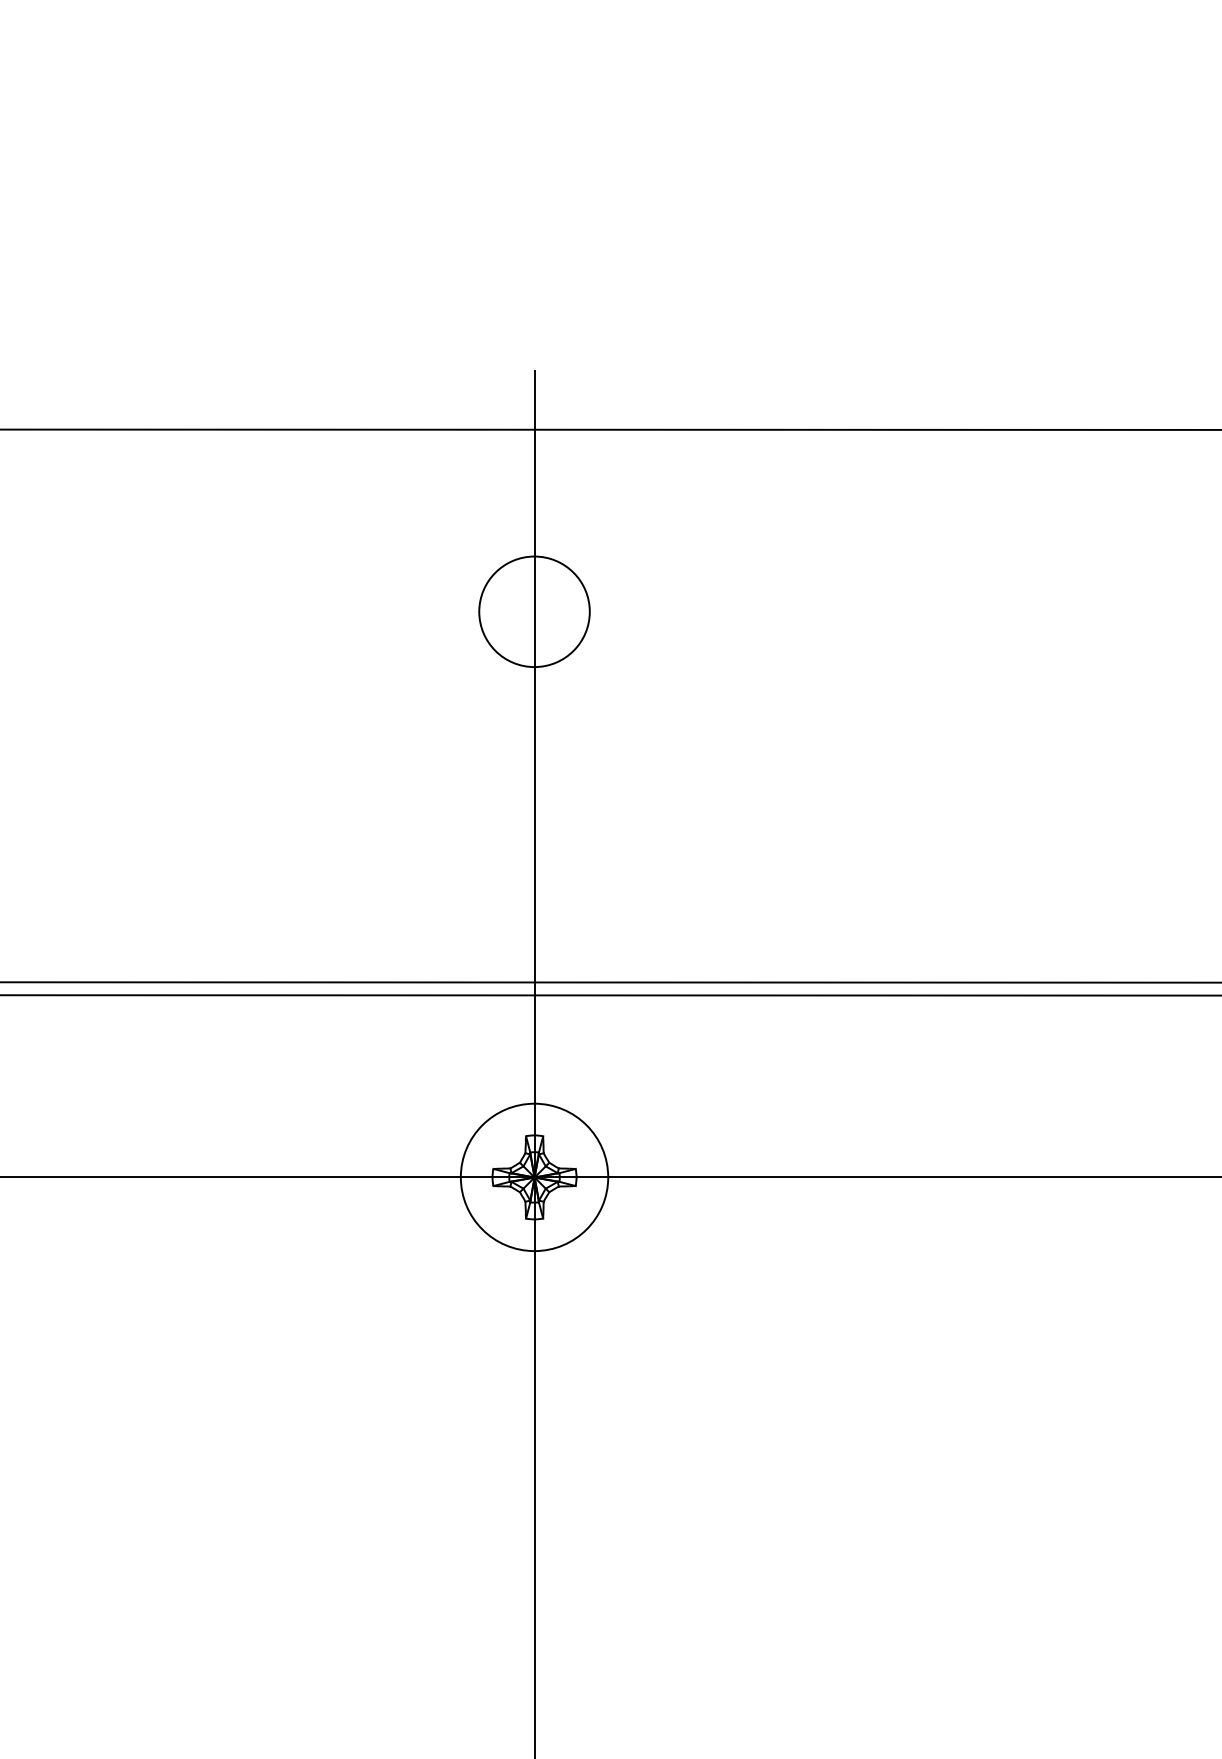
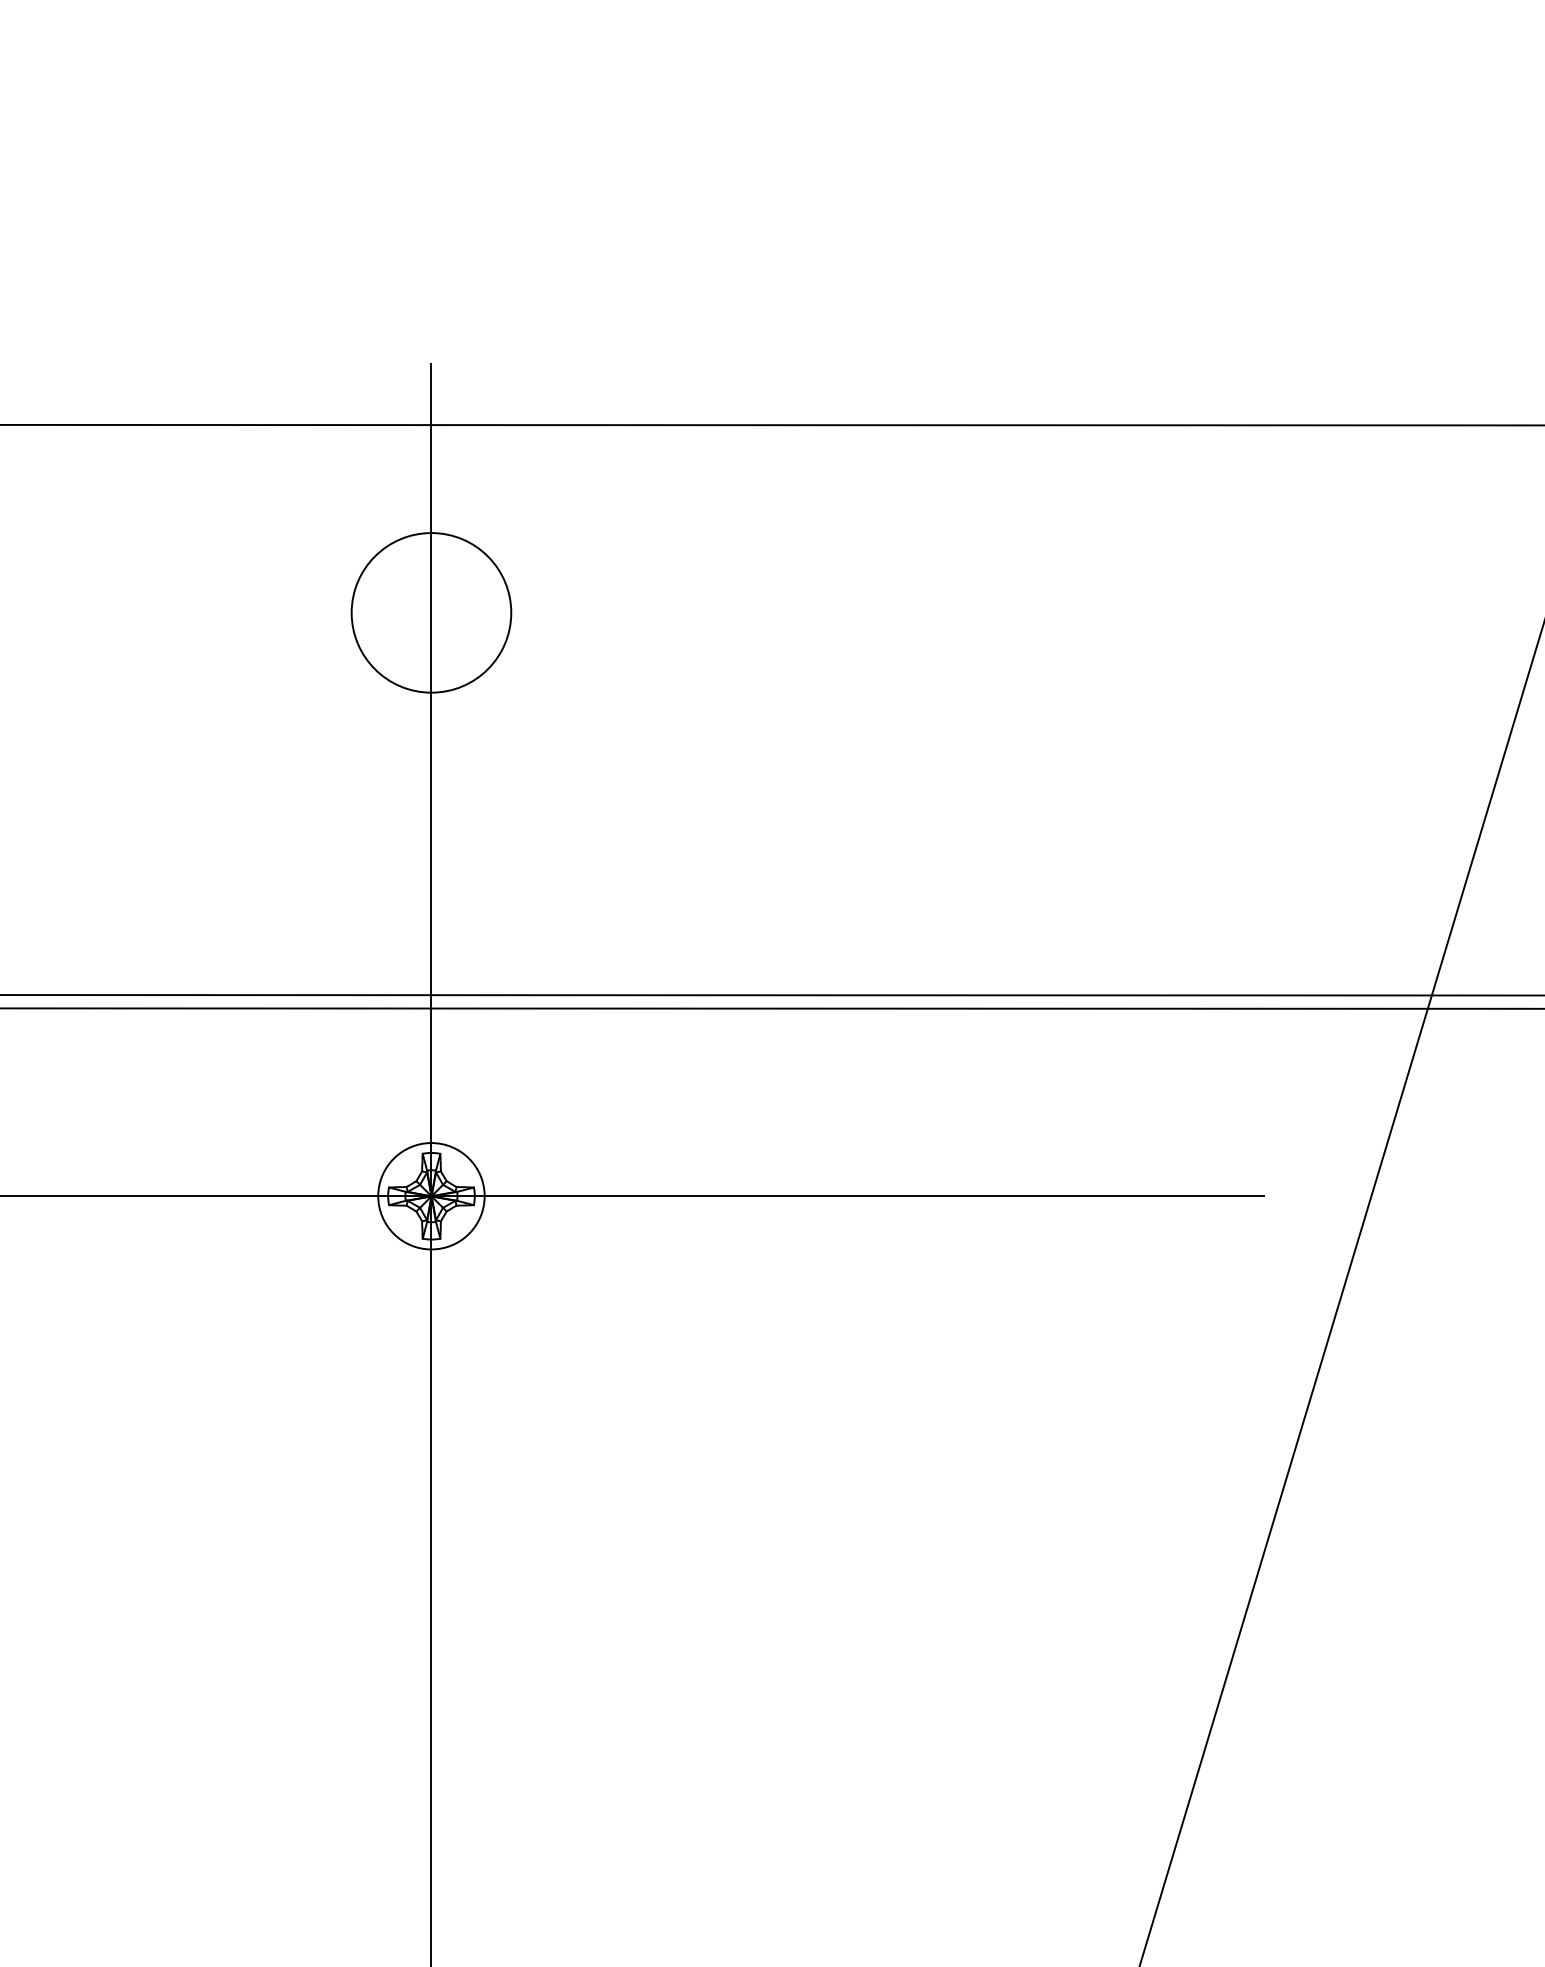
circle: (534, 611) -> (431, 612), size x1.4
circle: (534, 1177) -> (431, 1196), size x0.7

